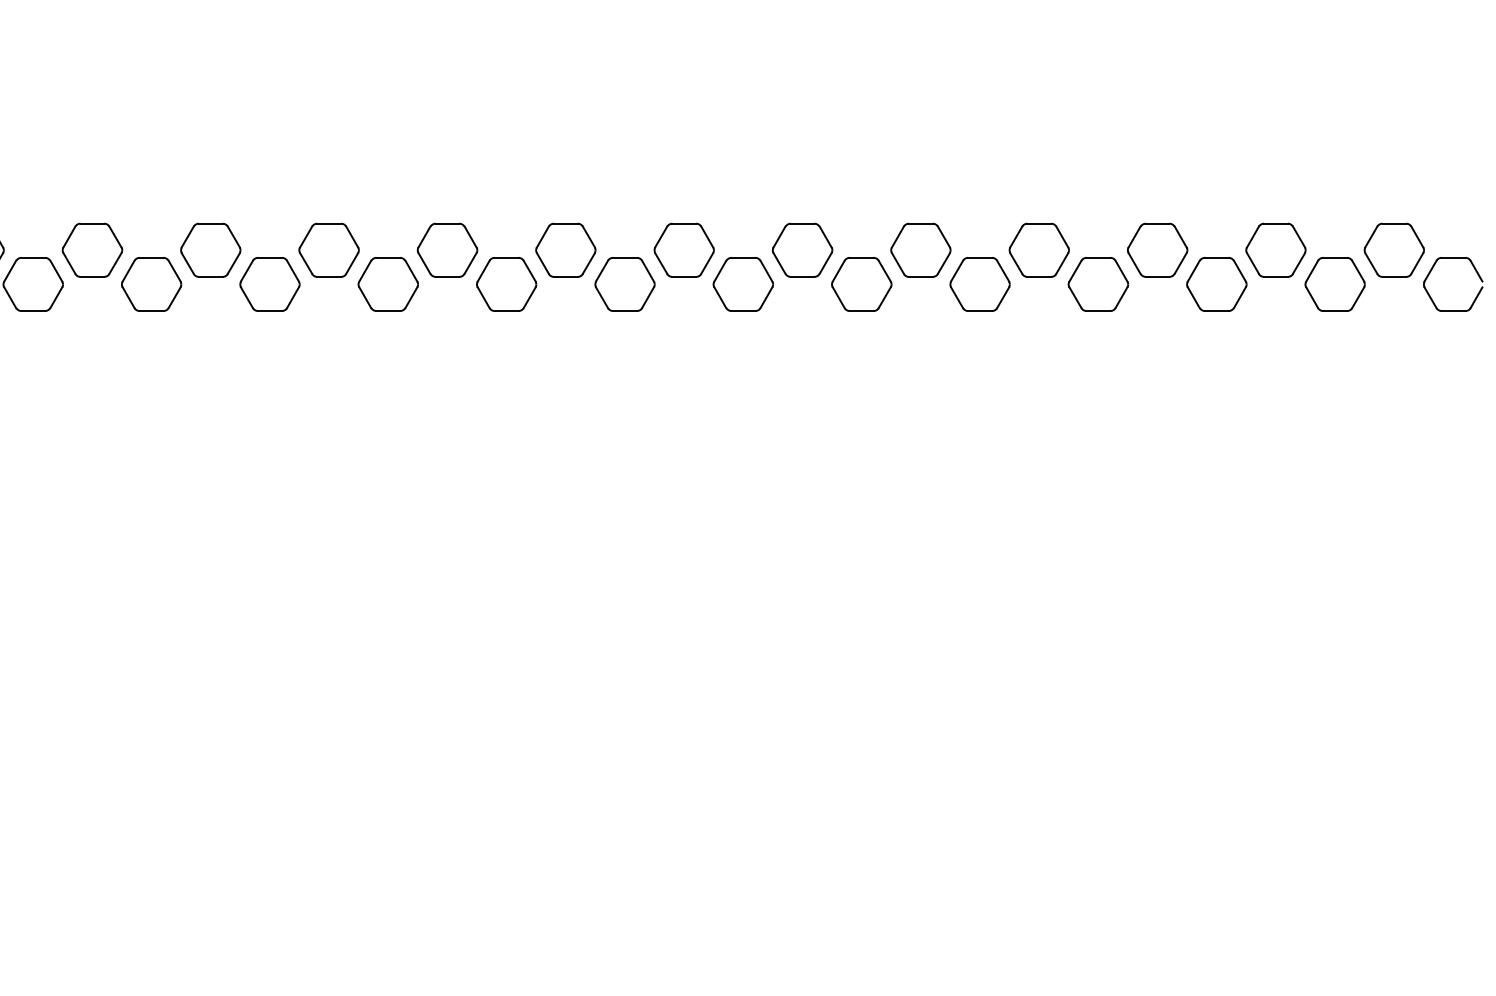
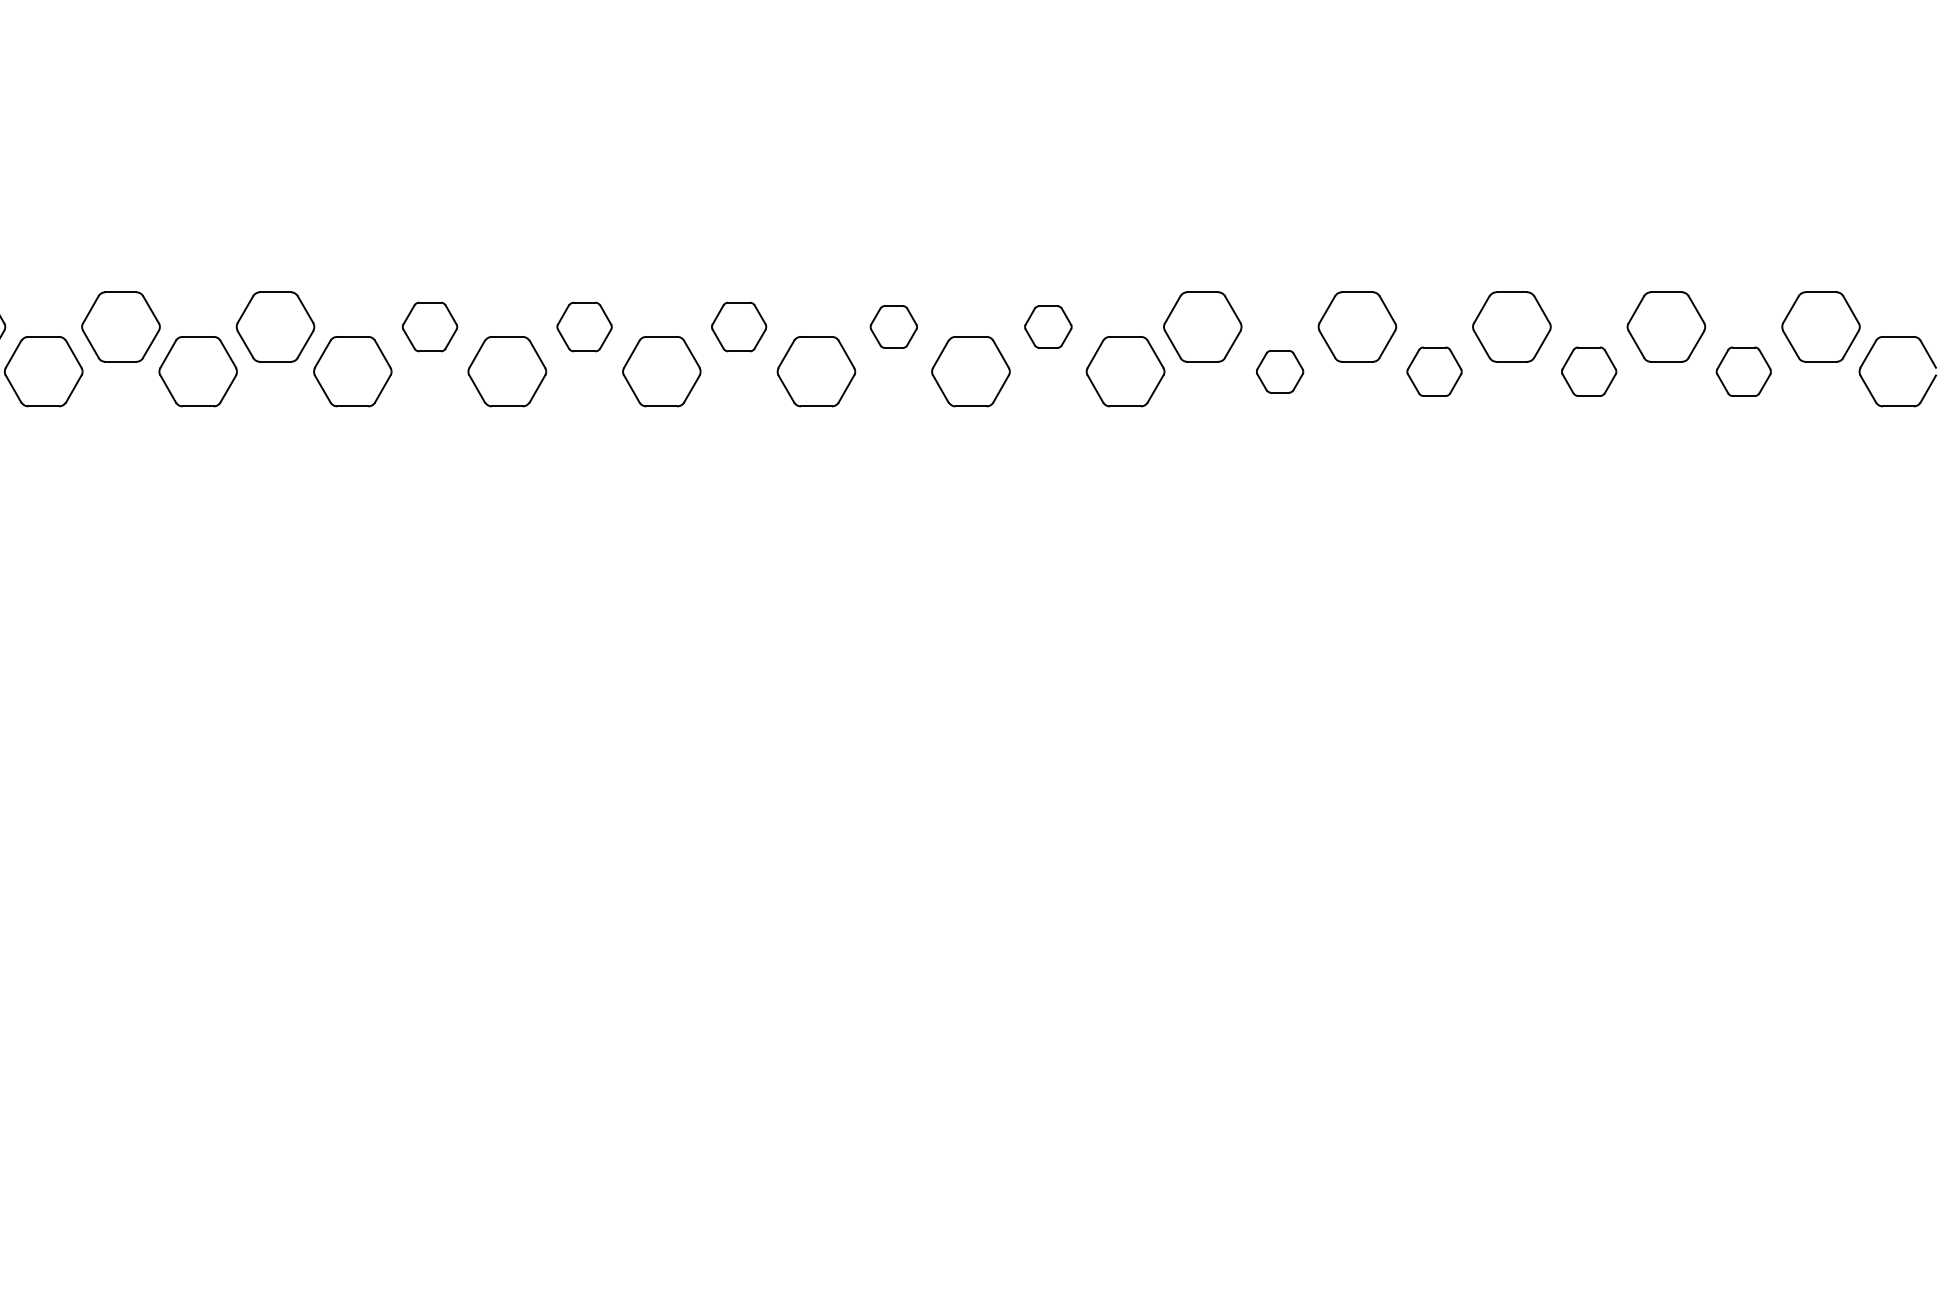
part: (328, 249) -> (429, 326), size x0.7
part: (447, 249) -> (584, 326), size x0.7
part: (565, 249) -> (738, 326), size x0.7
part: (684, 249) -> (893, 326), size x0.6
part: (802, 249) -> (1048, 326), size x0.6
part: (979, 284) -> (1279, 371), size x0.6
part: (1098, 284) -> (1434, 371), size x0.7
part: (1216, 284) -> (1588, 371), size x0.7
part: (1334, 284) -> (1743, 371), size x0.7

